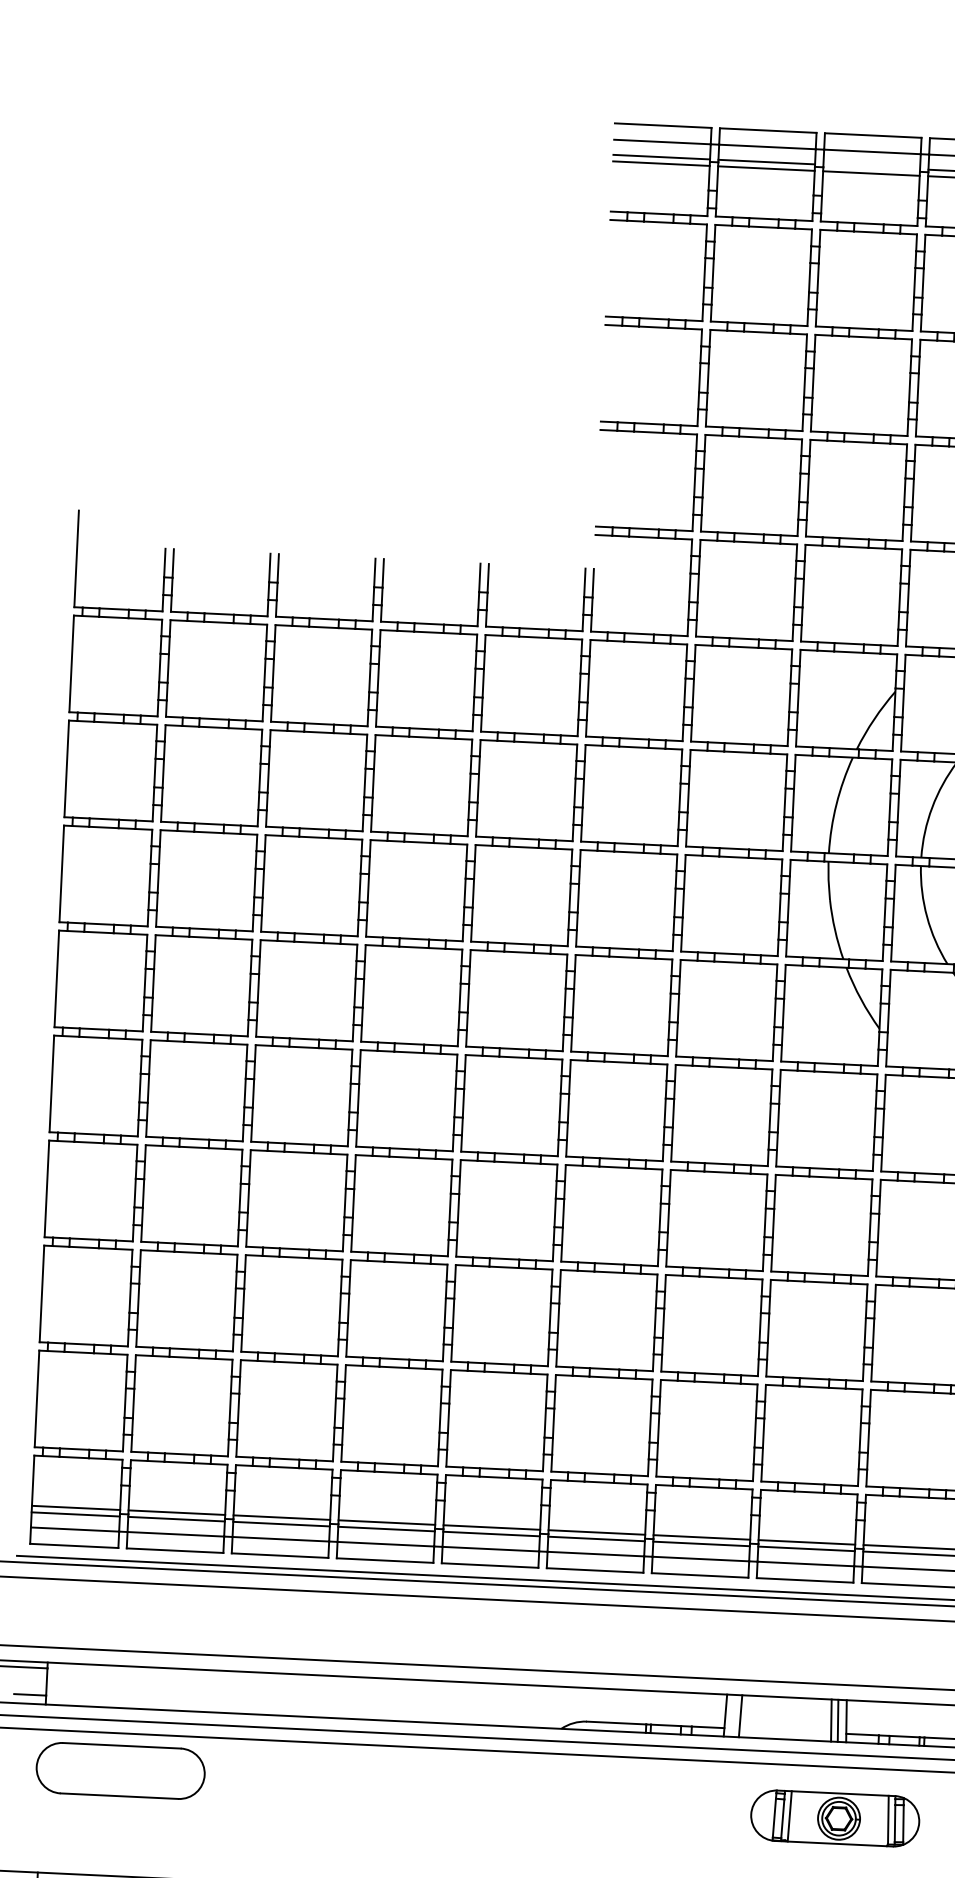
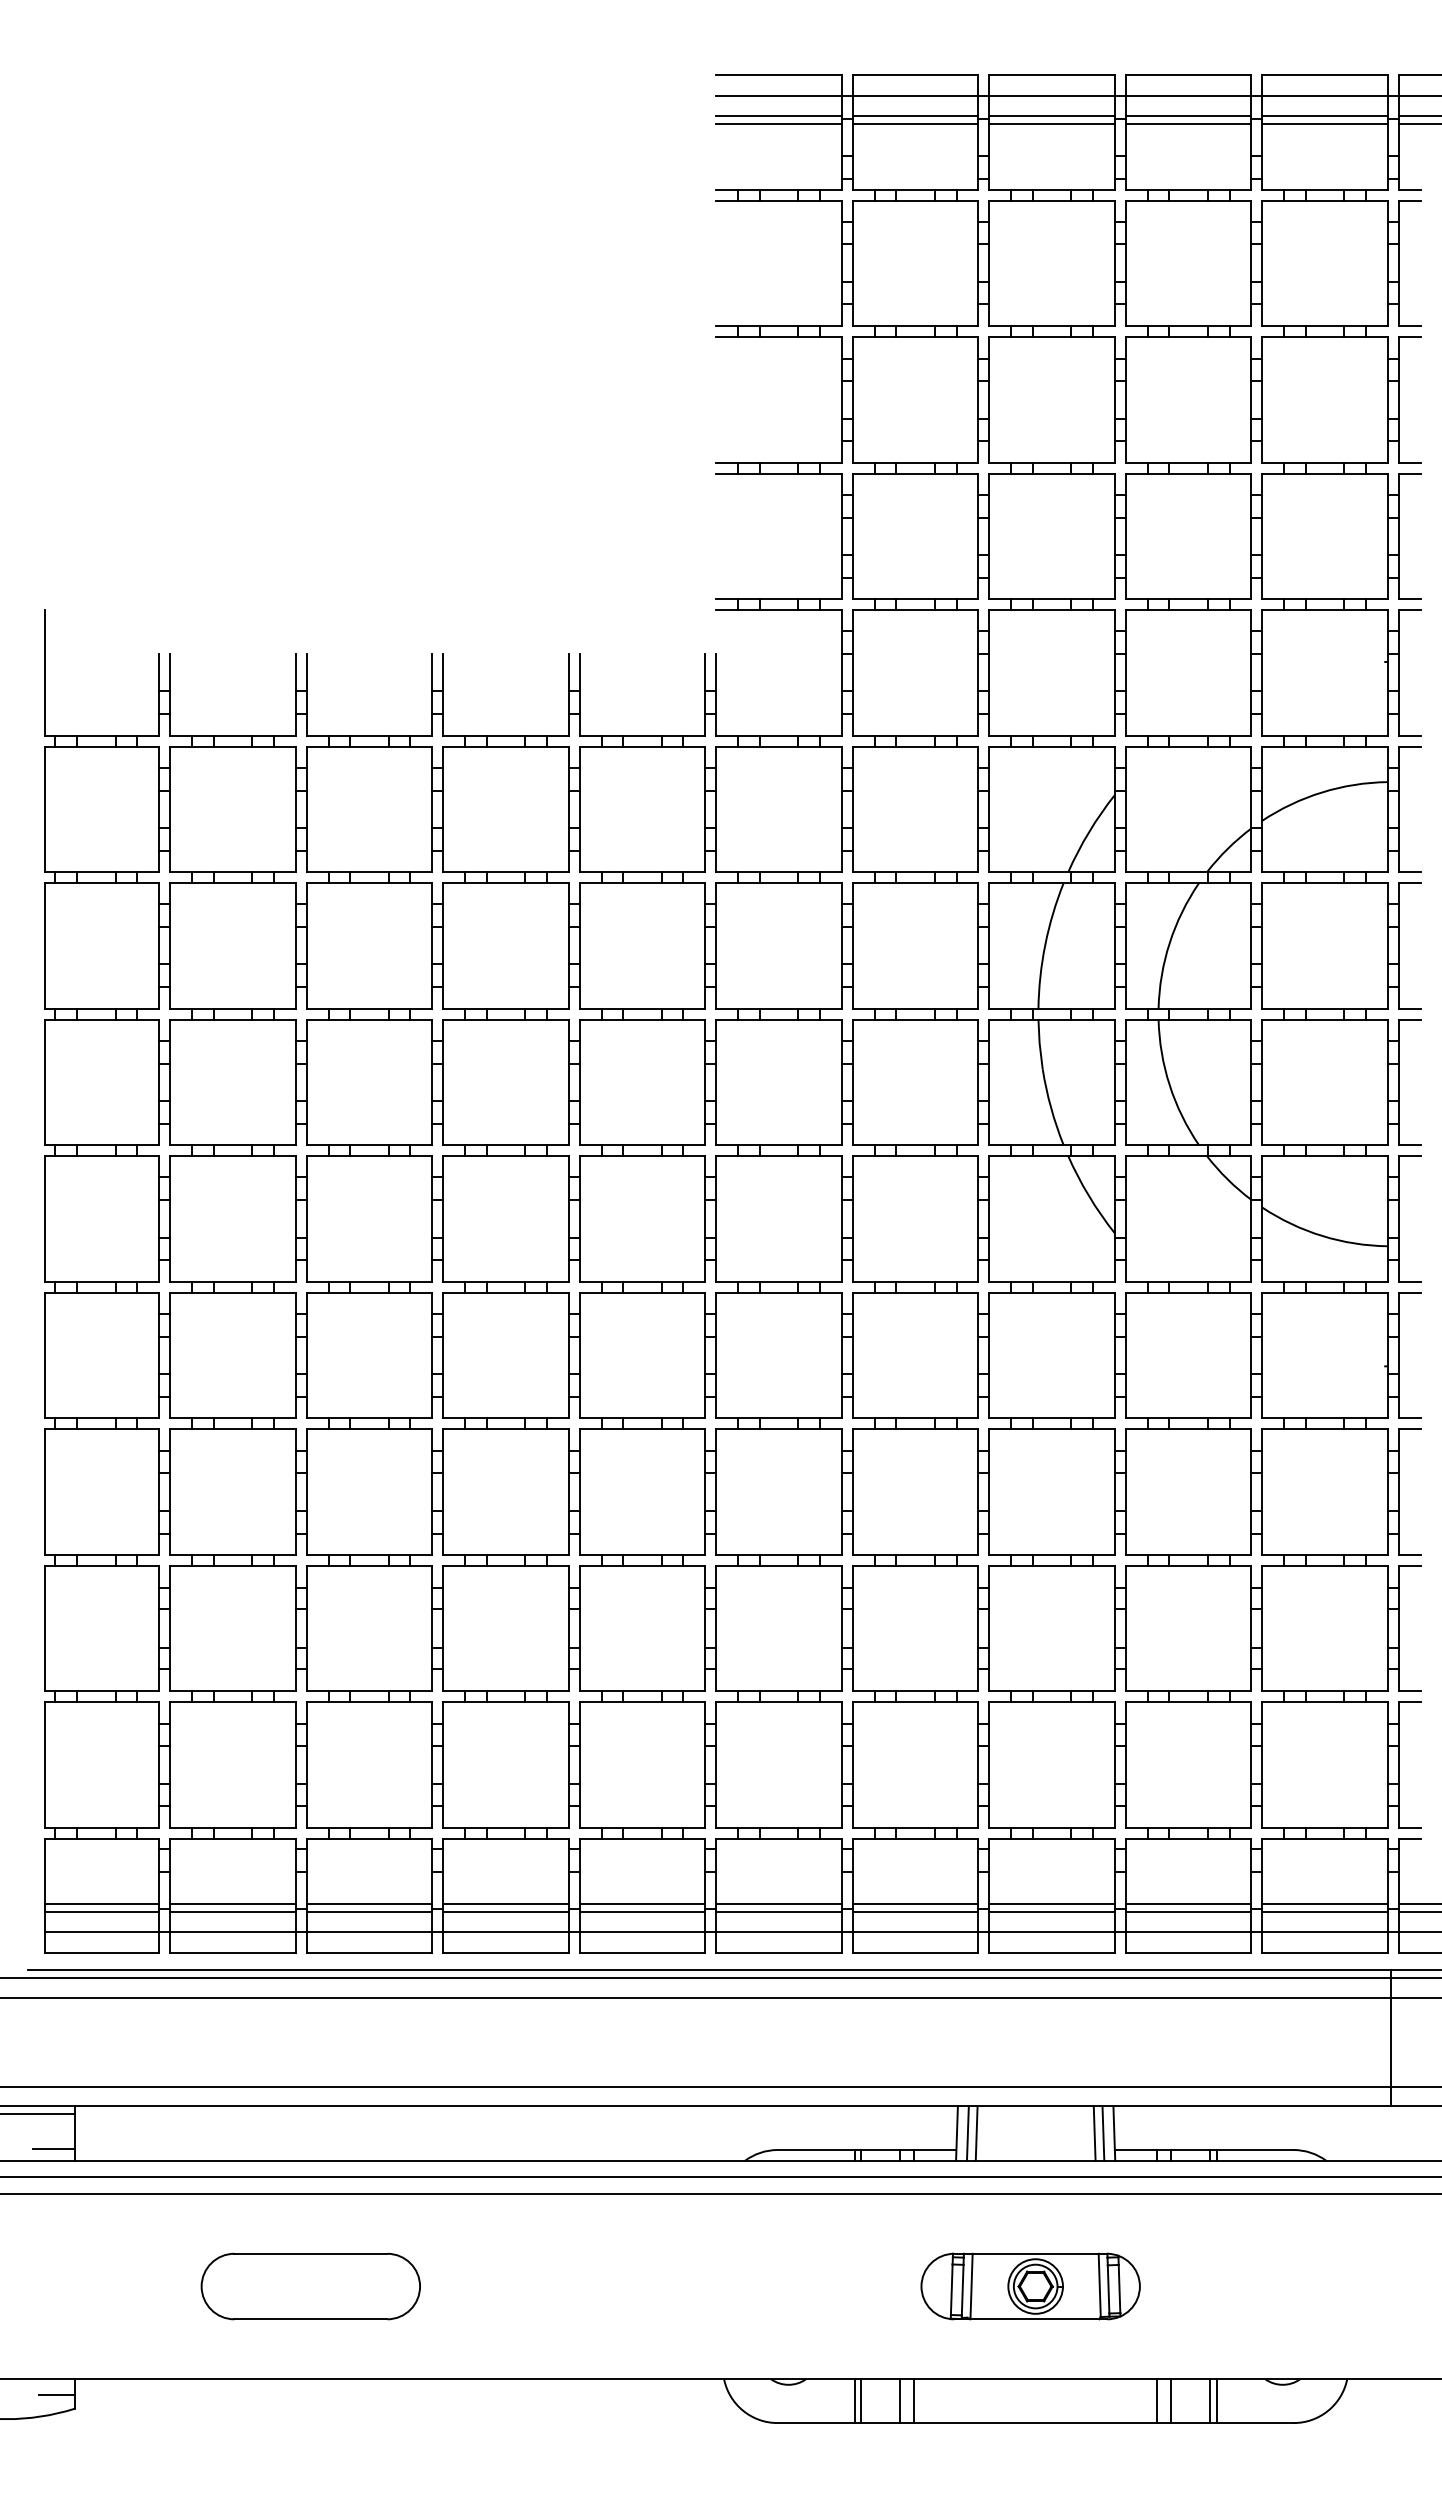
line: (871, 166) -> (1051, 115), added
line: (733, 1715) -> (967, 2133), added
part: (120, 1770) -> (310, 2286), moved
part: (835, 1818) -> (1030, 2286), moved

